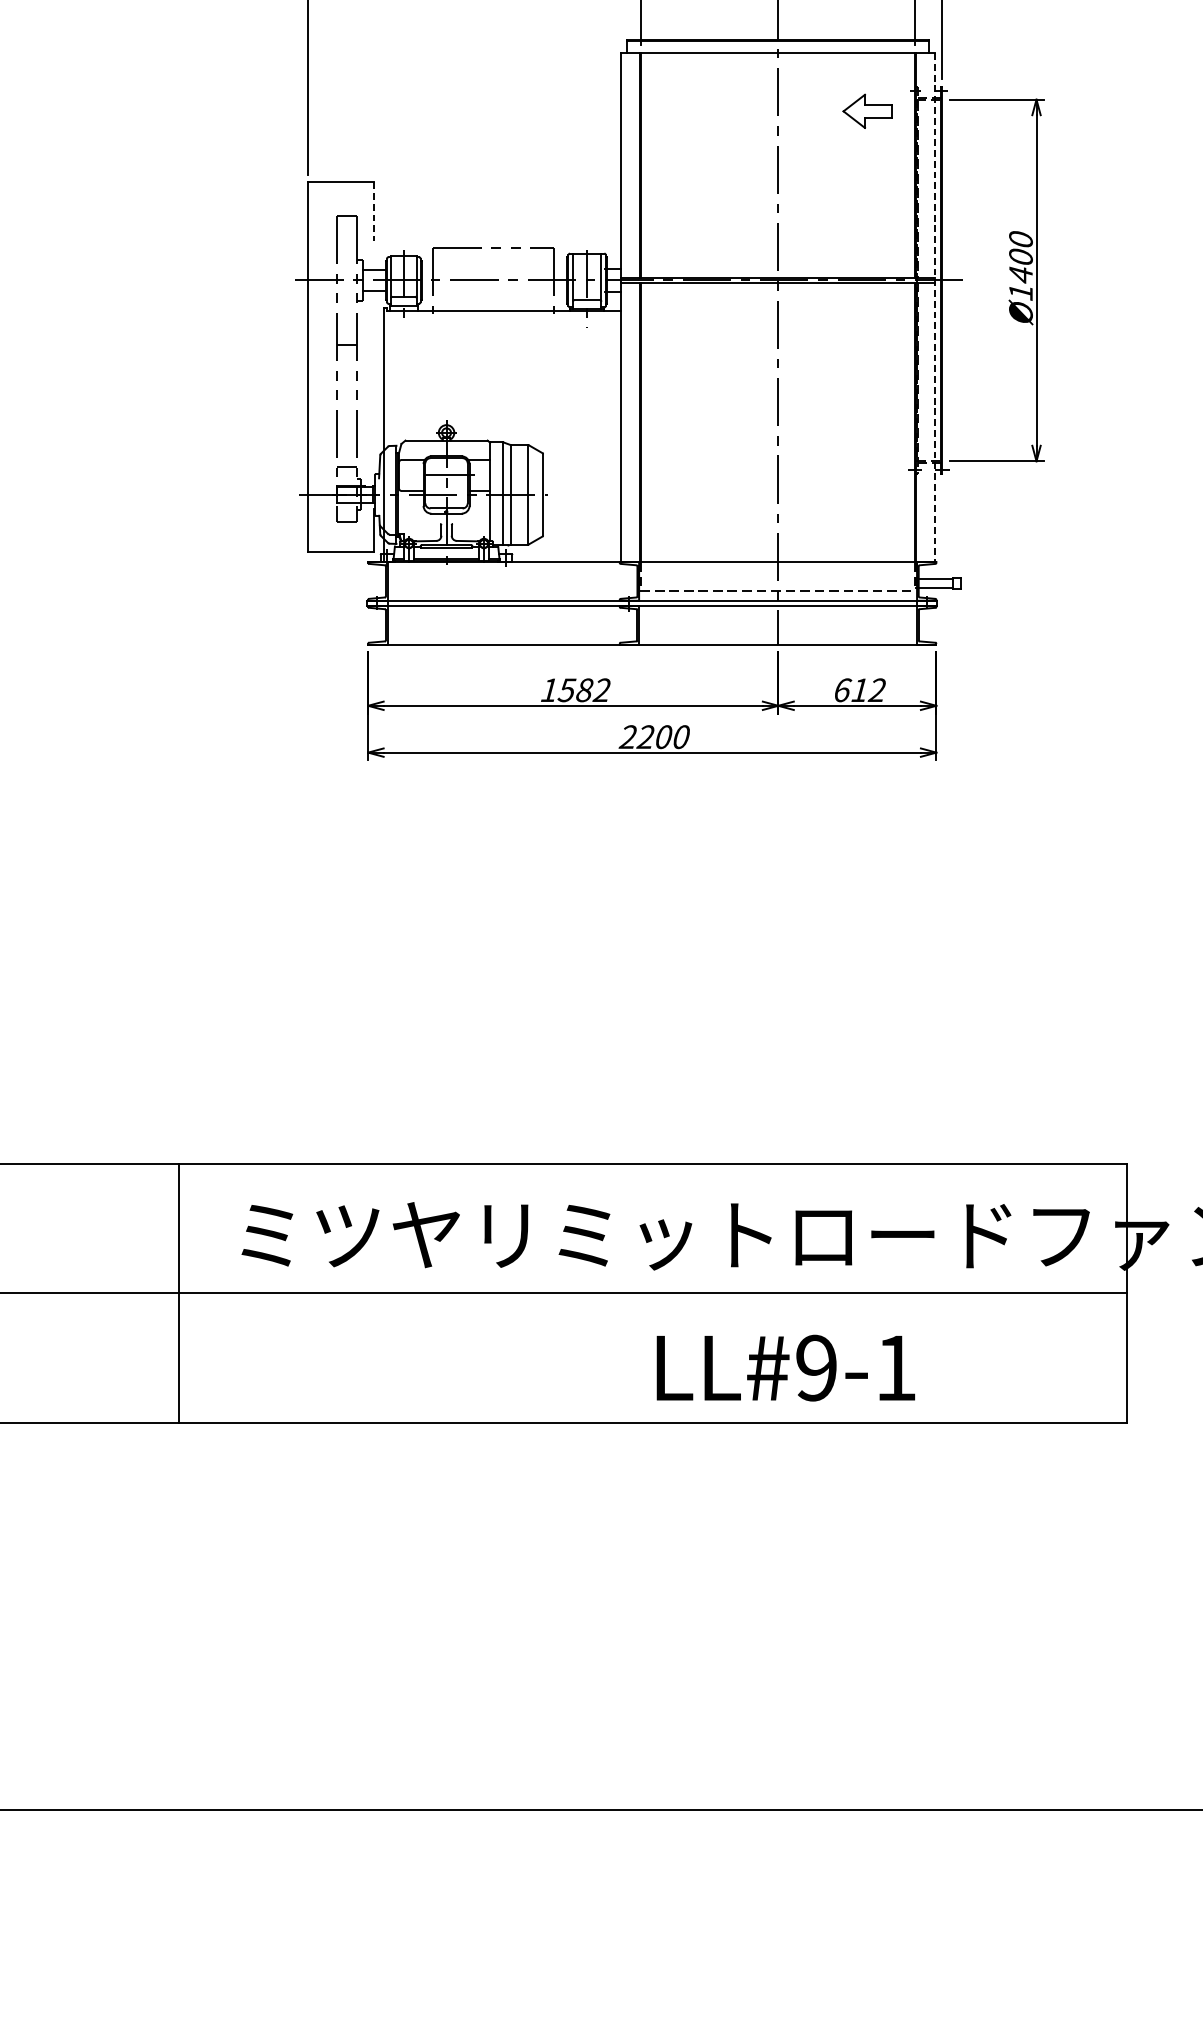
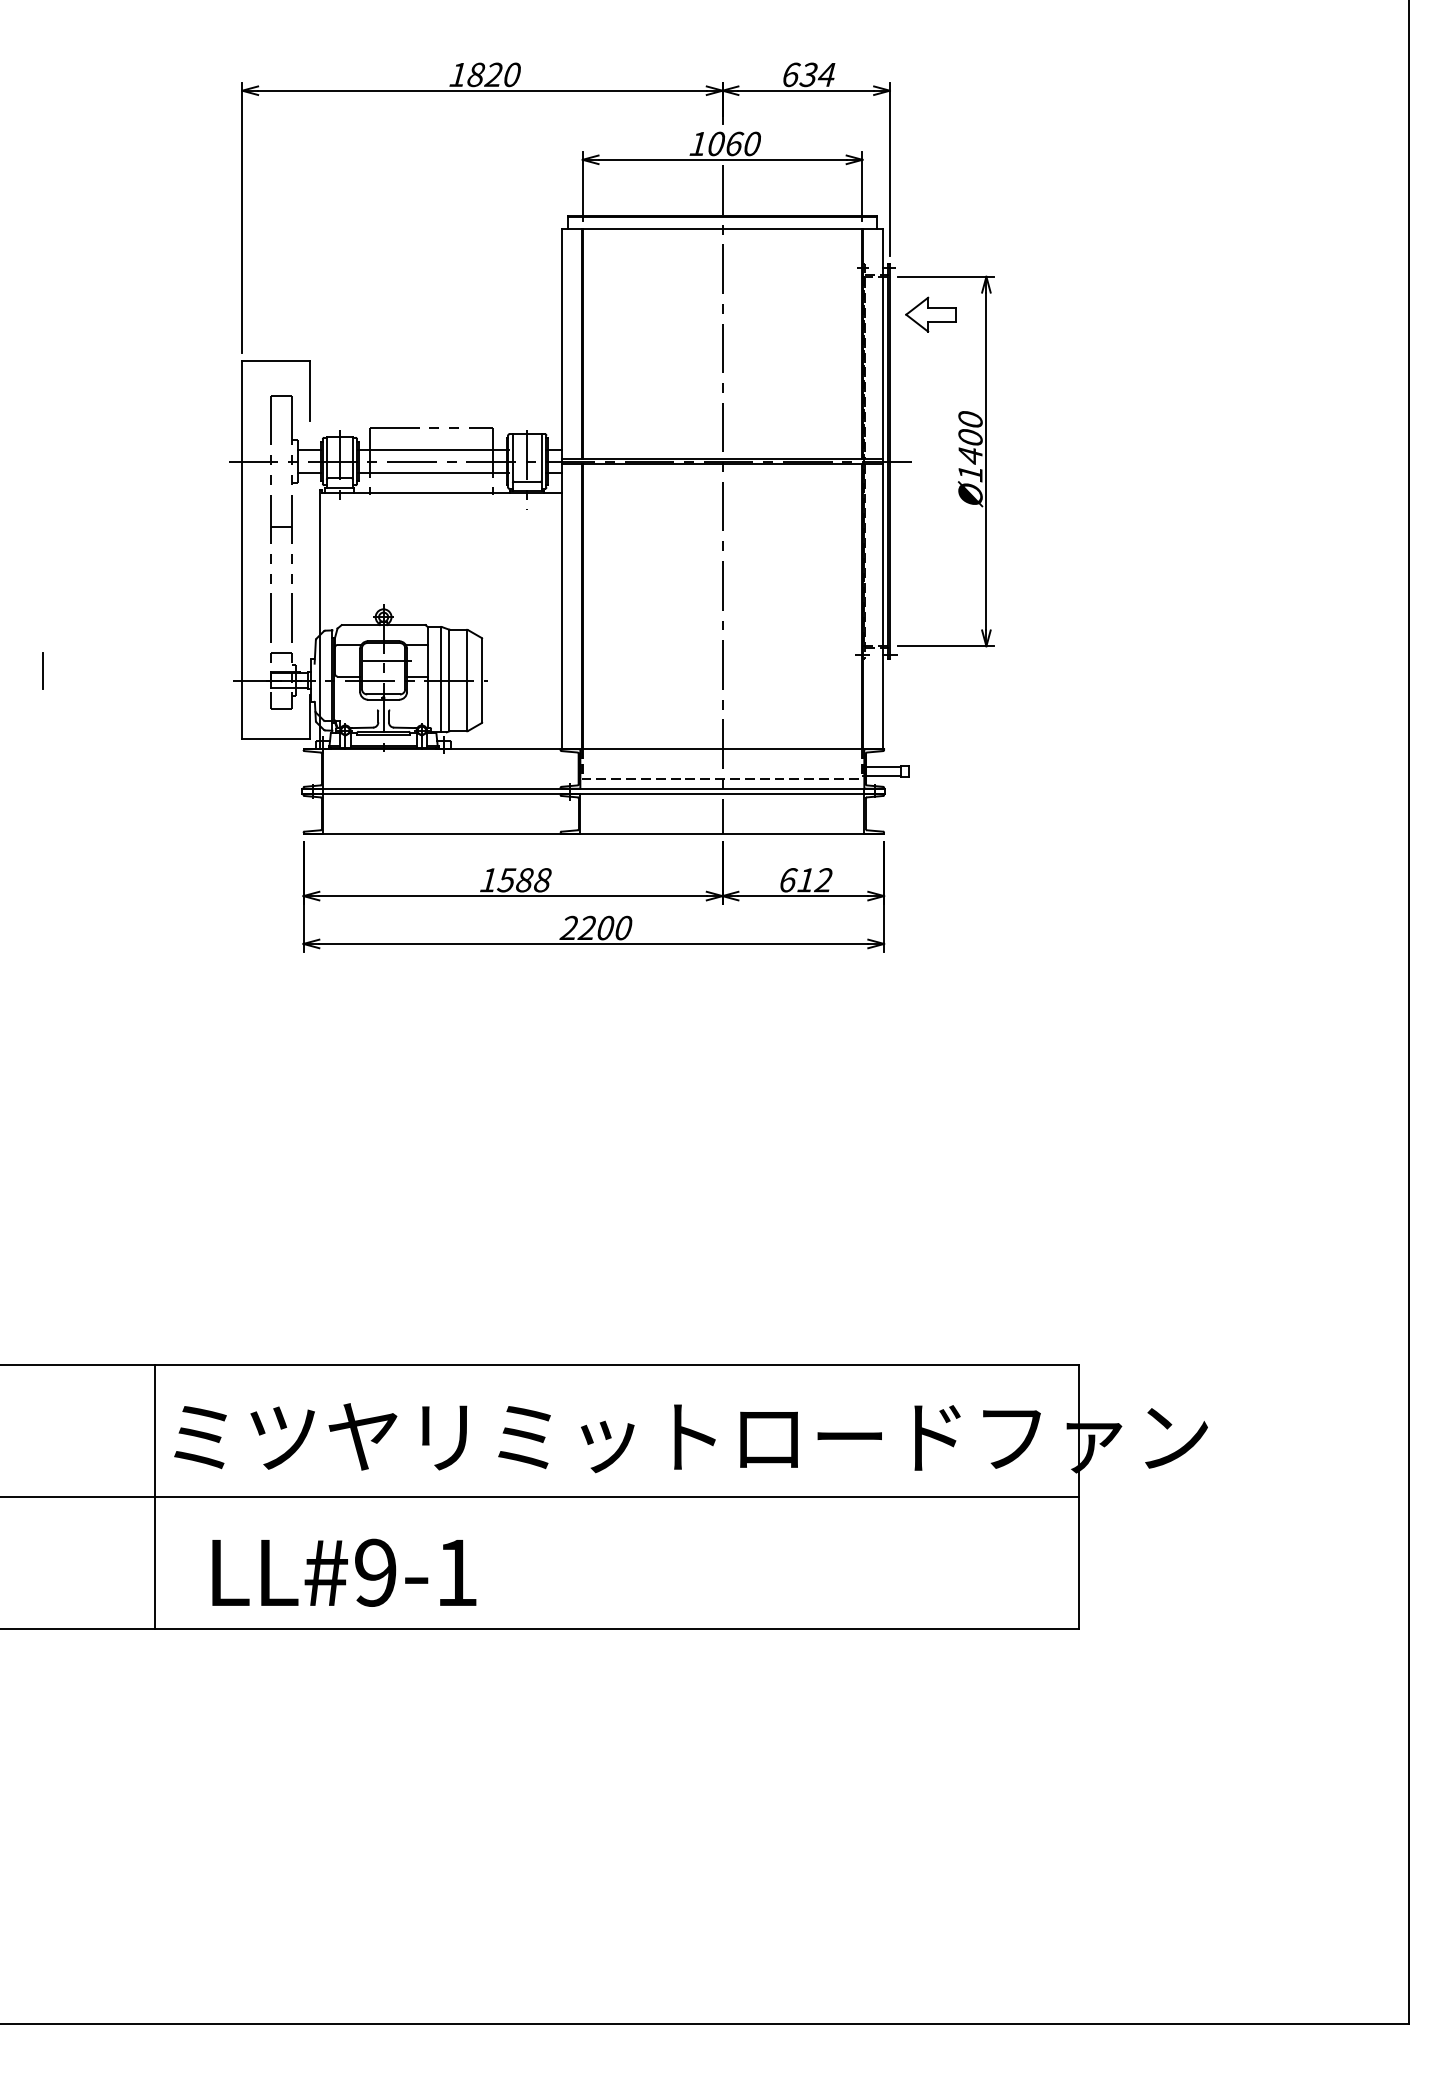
part: (867, 111) -> (930, 314), moved
line: (374, 211) -> (309, 391), dashed -> solid
line: (495, 268) -> (433, 449), added
line: (495, 292) -> (433, 473), added
line: (935, 307) -> (883, 489), dashed -> solid
line: (113, 485) -> (43, 670), added
text: (601, 690) -> (541, 880), 1582 -> 1588
line: (178, 1293) -> (154, 1496), moved
text: (786, 1367) -> (344, 1572), moved

